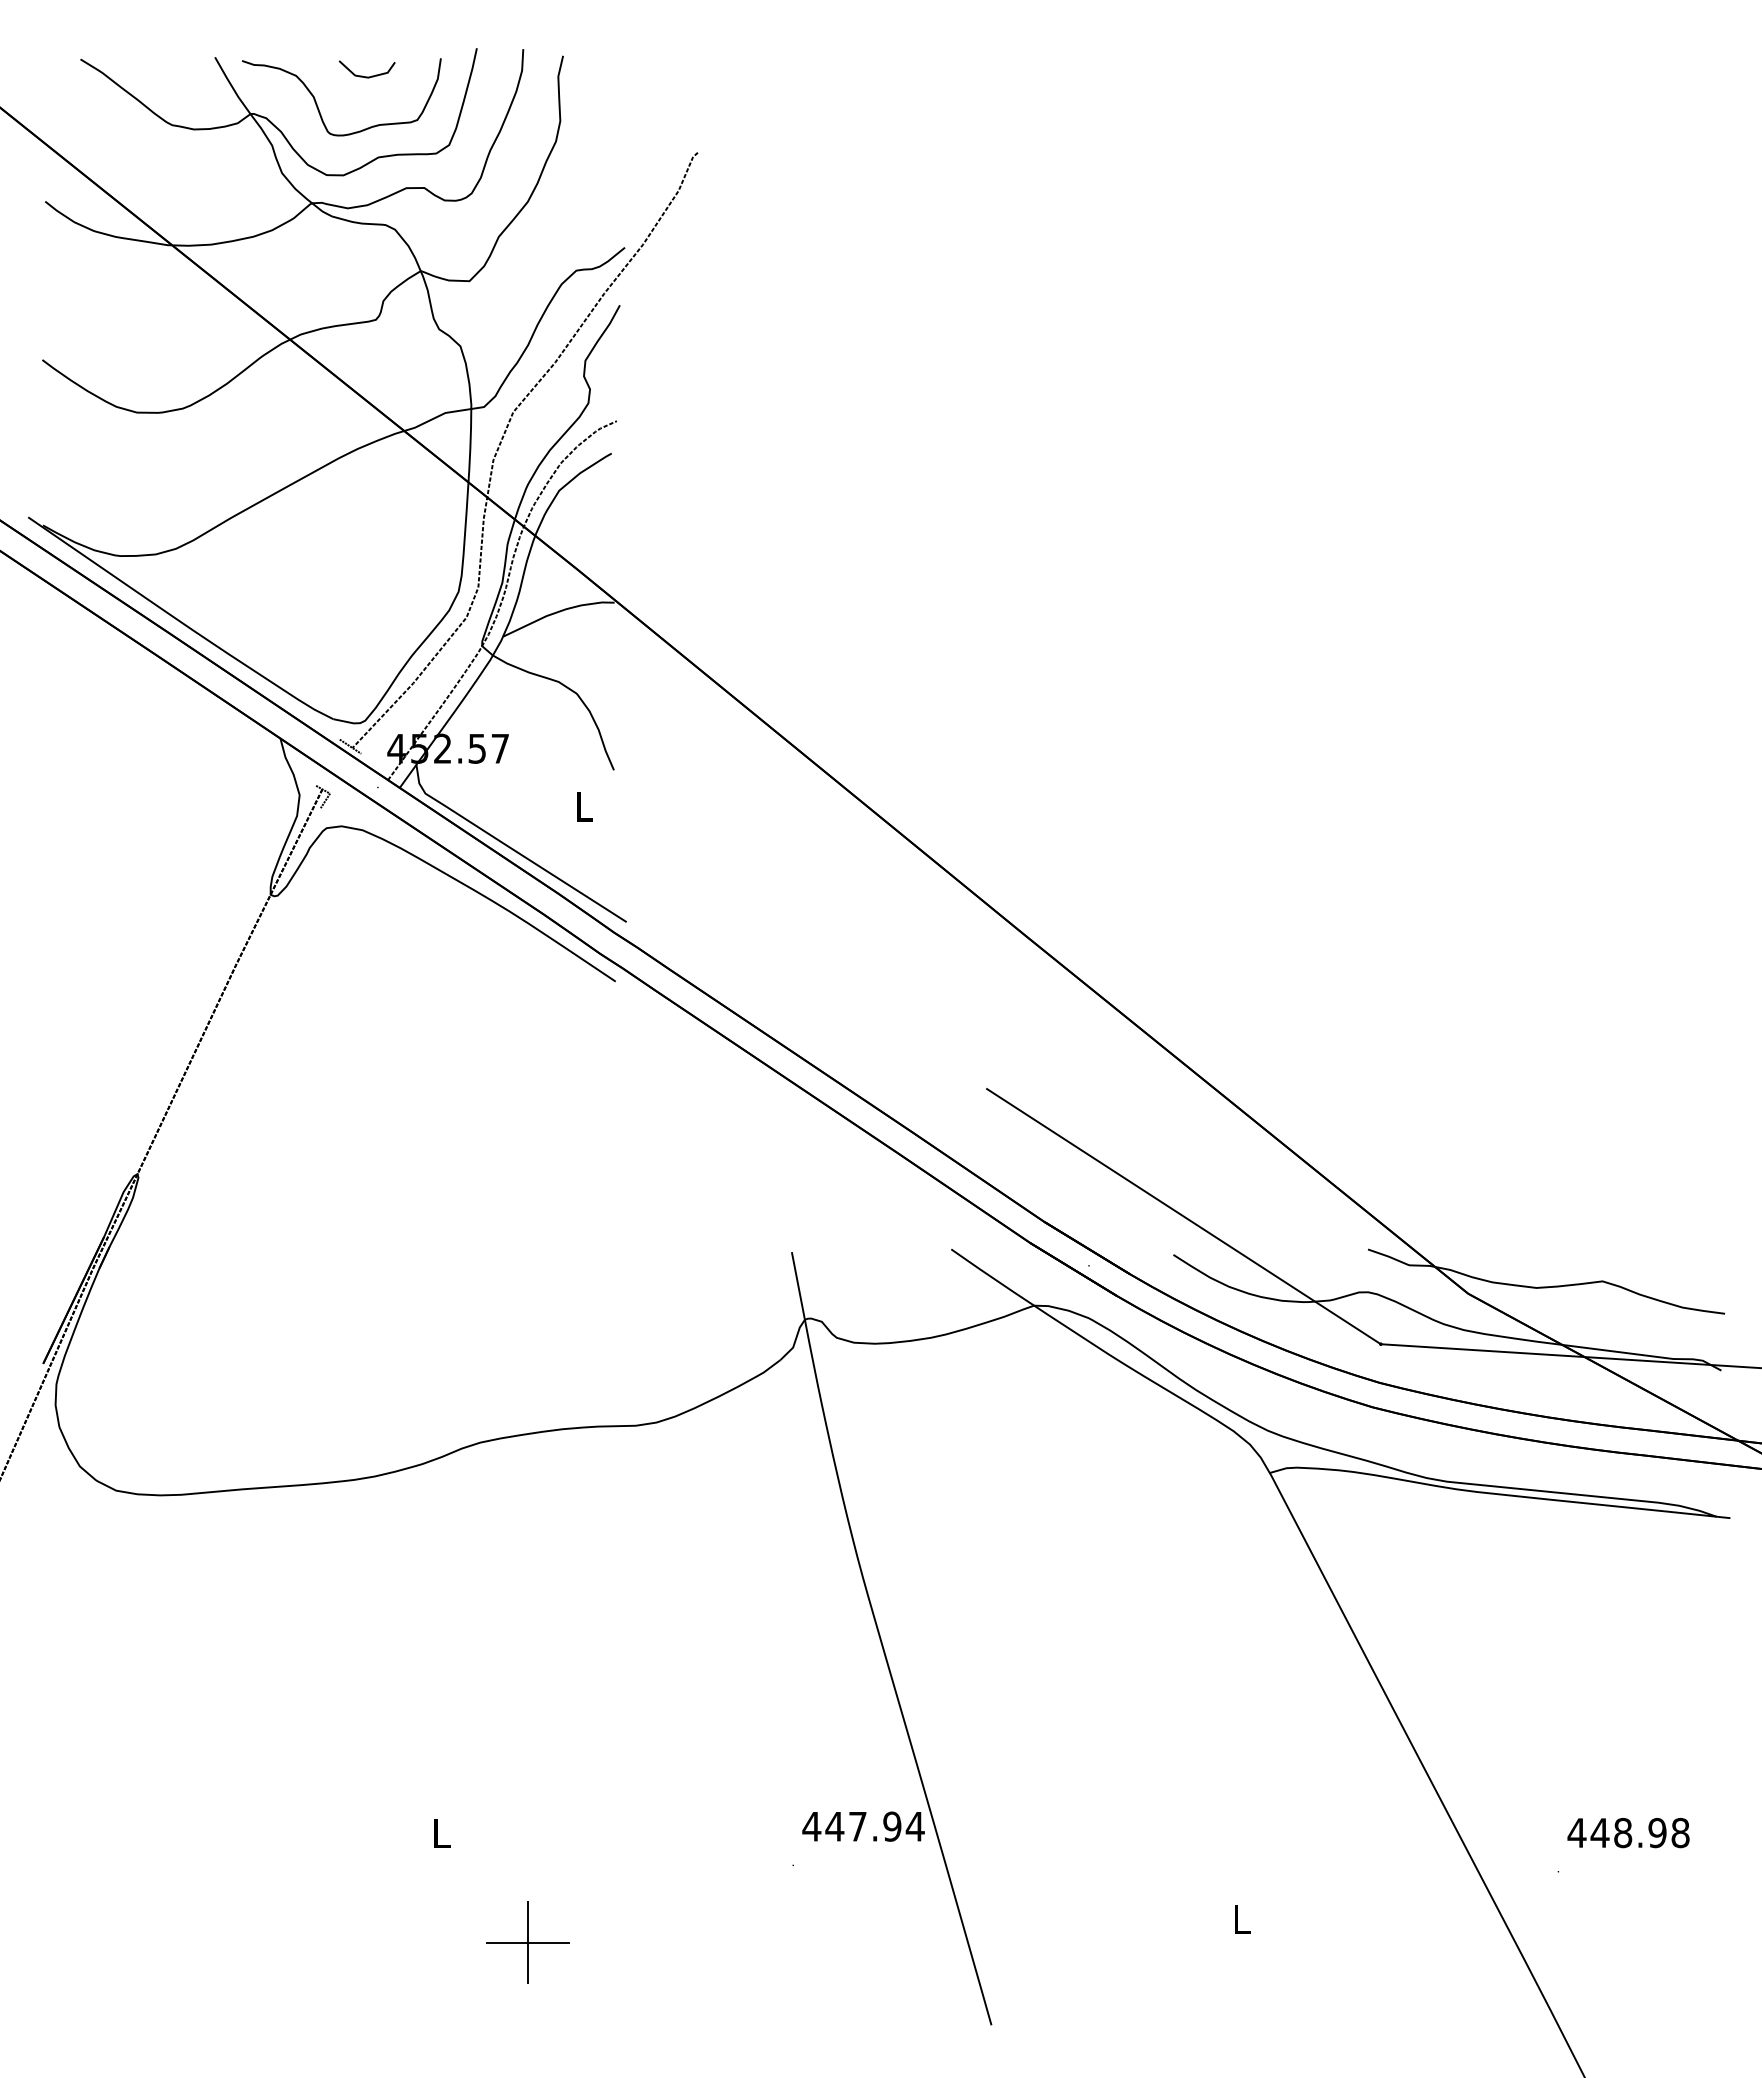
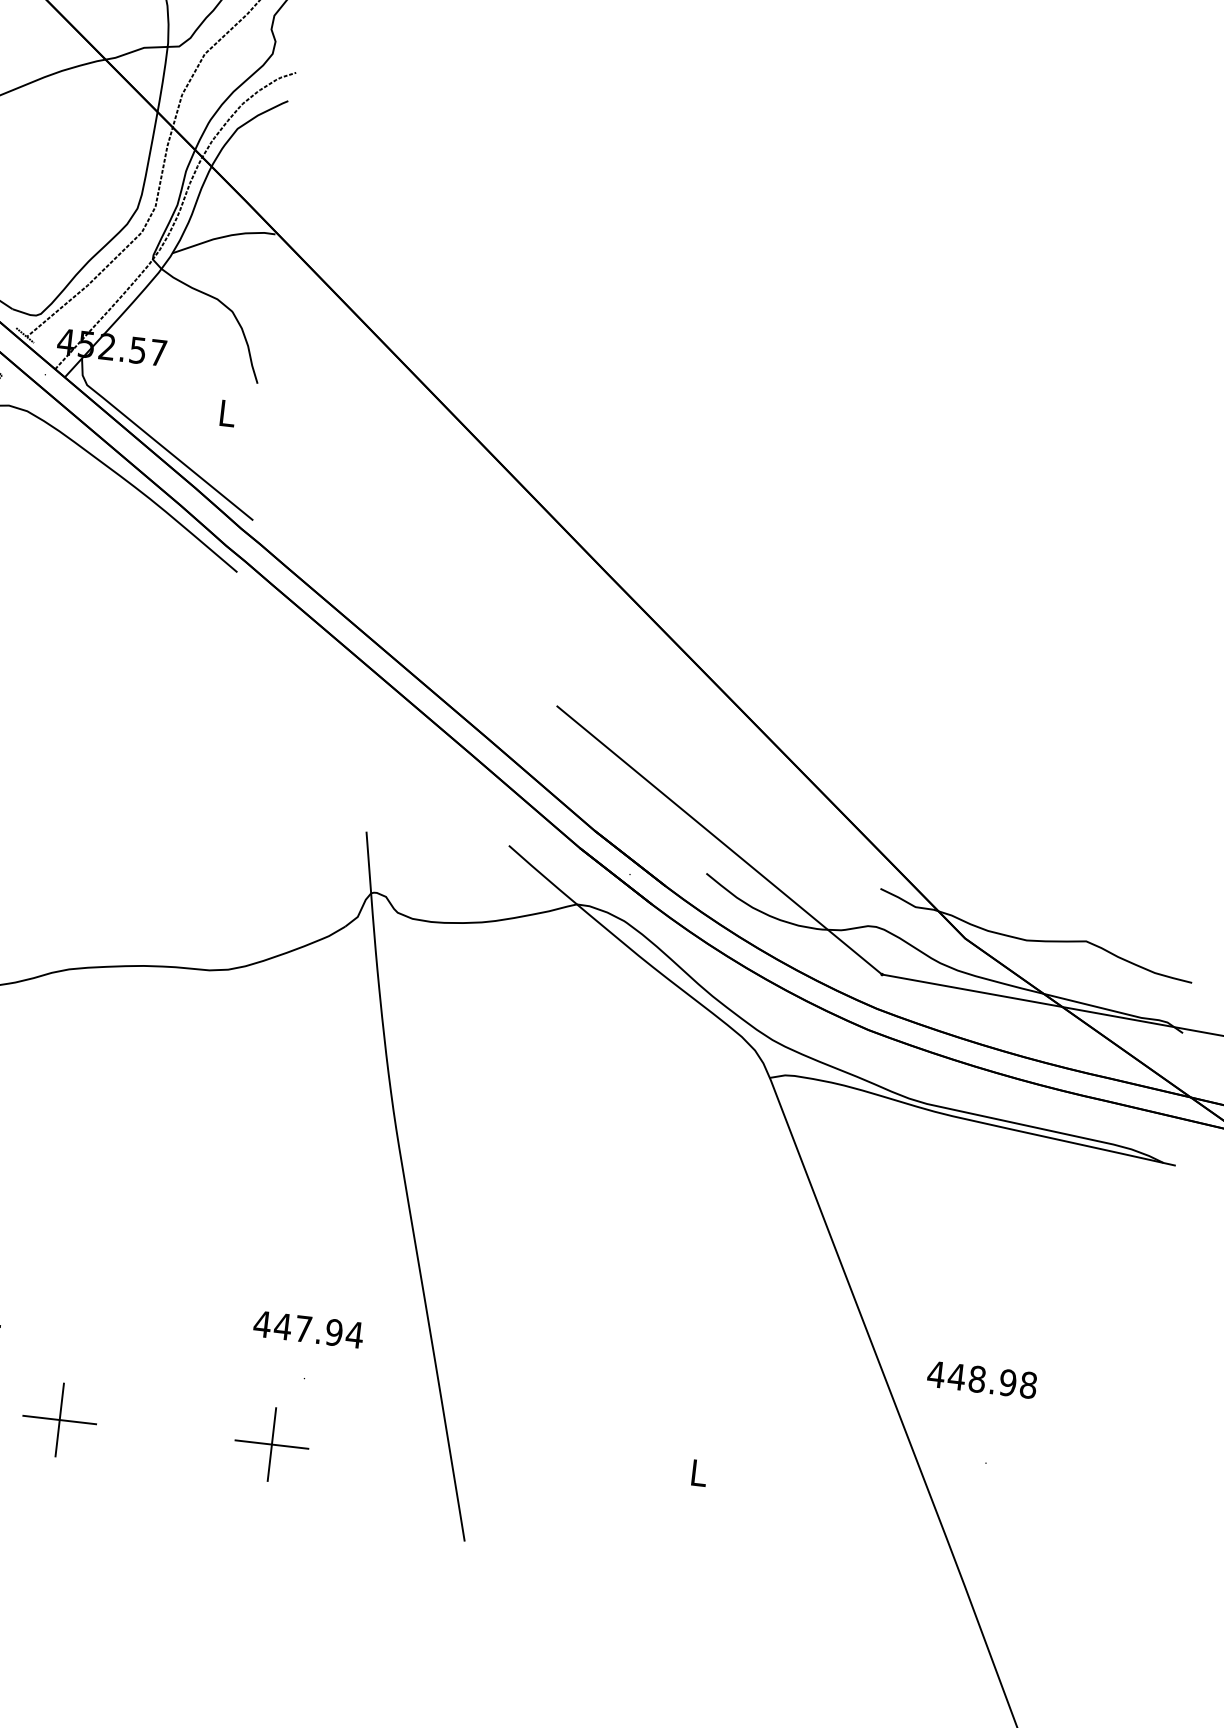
text: (863, 1826) -> (308, 1329), moved
text: (1628, 1833) -> (982, 1380), moved
part: (765, 1942) -> (271, 1444), added

